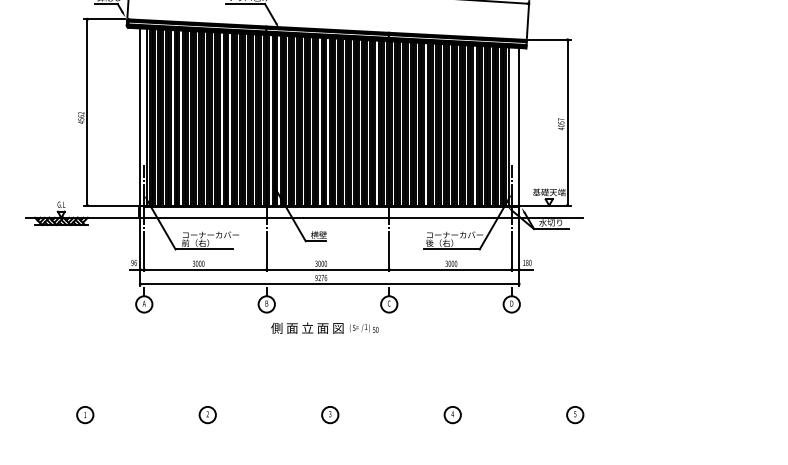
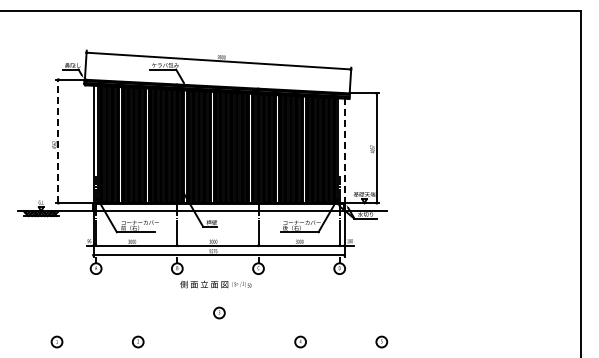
line: (87, 112) -> (58, 141), solid -> dashed
line: (518, 127) -> (344, 151), solid -> dashed
part: (330, 414) -> (219, 312), moved

